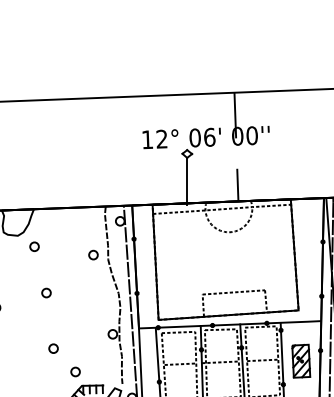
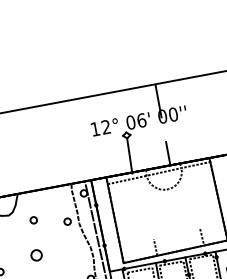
part: (34, 246) -> (33, 220), moved
part: (46, 292) -> (36, 254), size x1.6
line: (233, 292) -> (176, 234), removed

